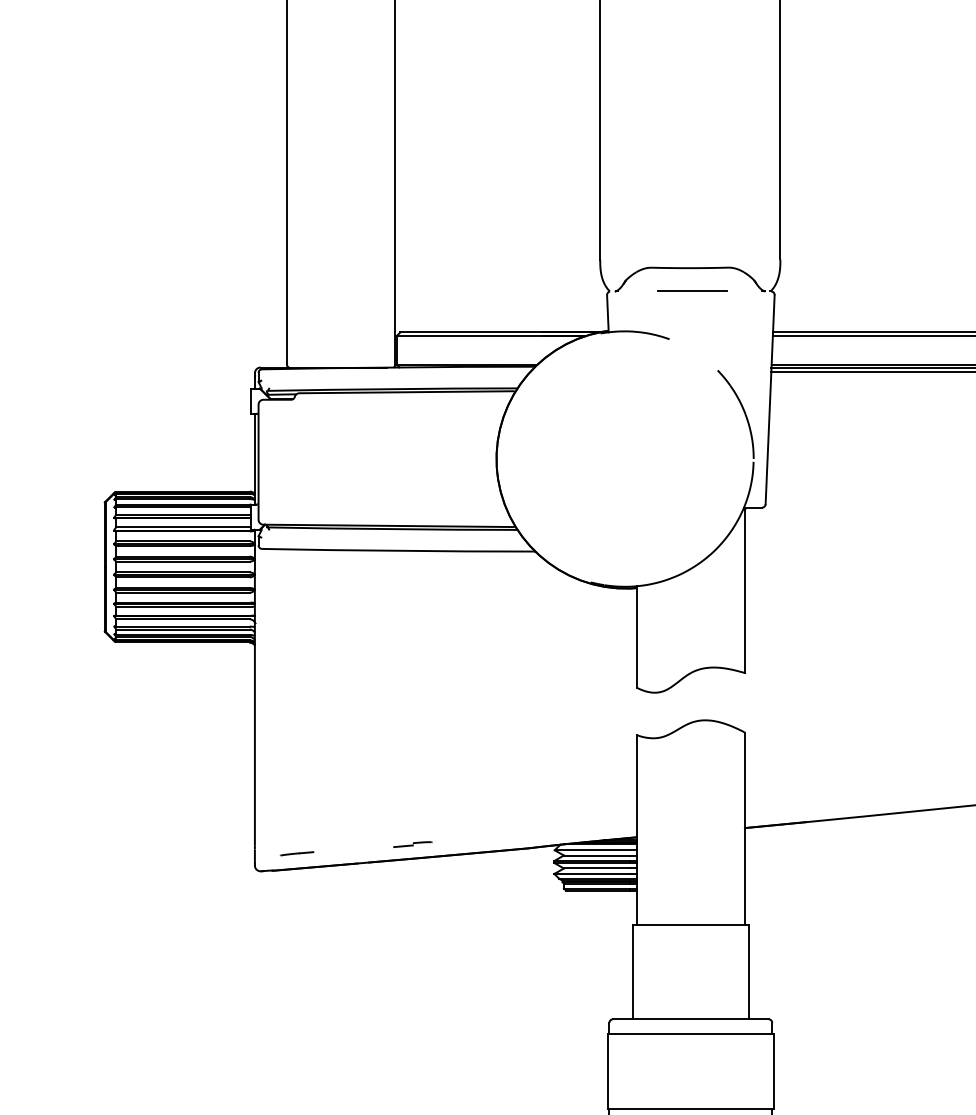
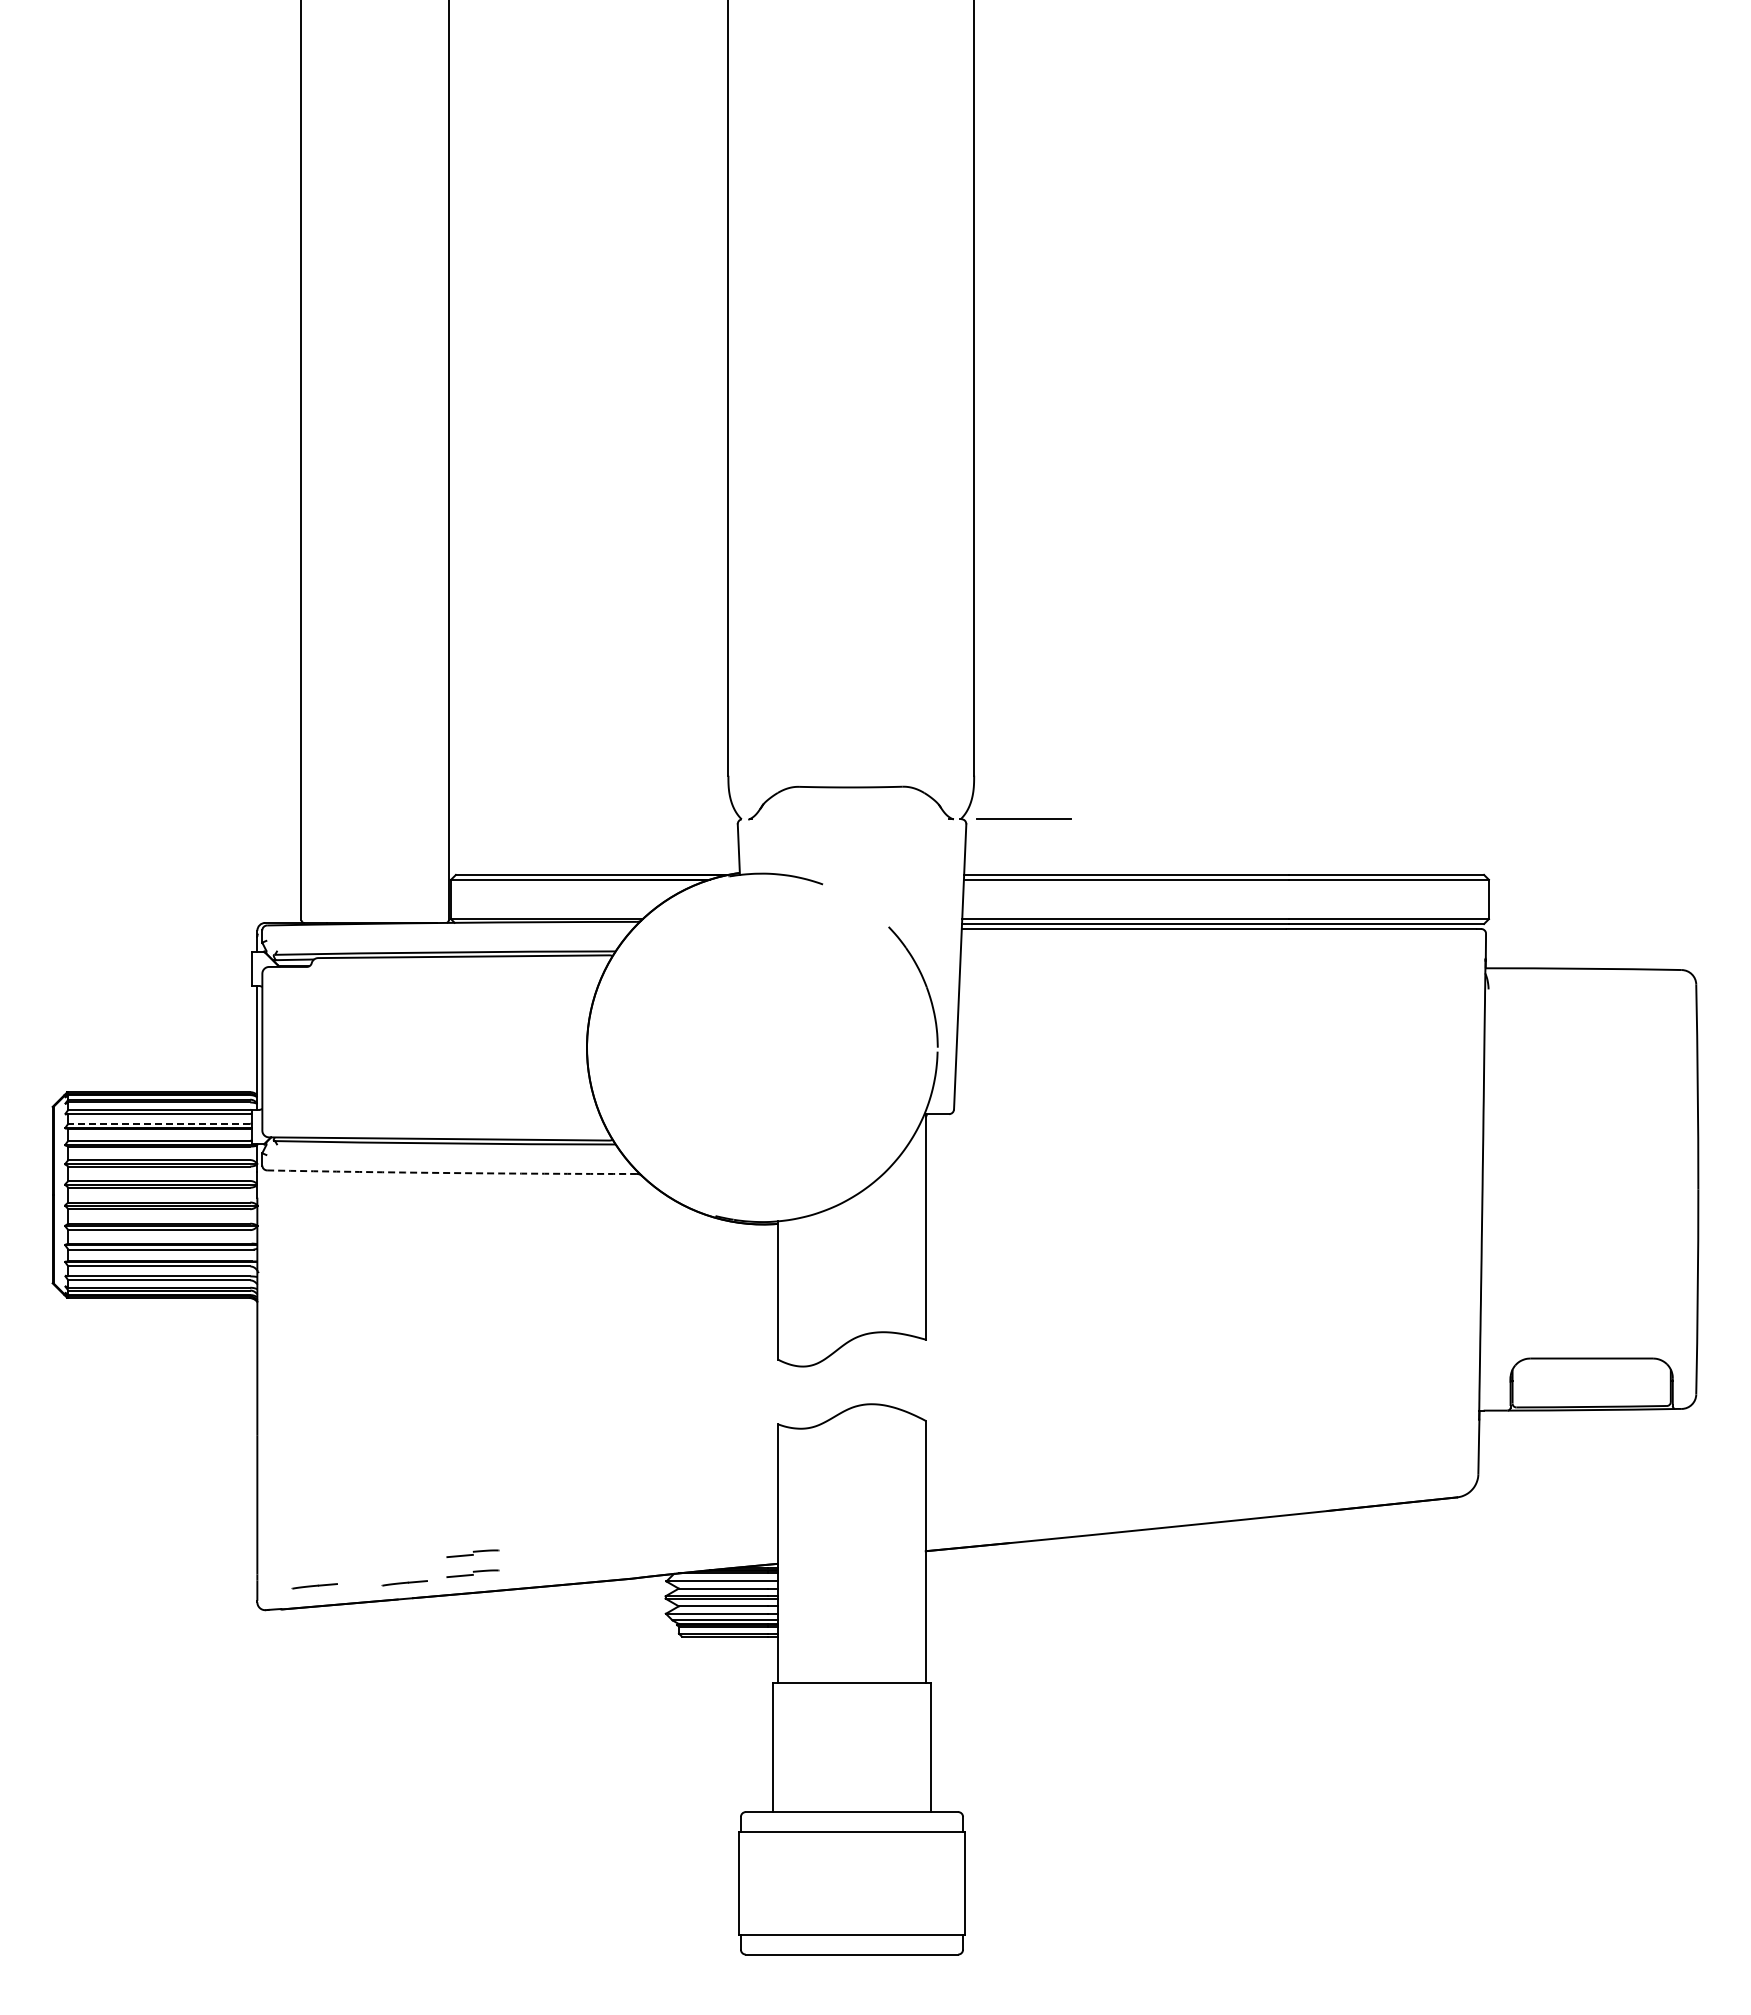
line: (691, 290) -> (1023, 818), moved
line: (183, 514) -> (159, 1123), solid -> dashed
arc: (397, 551) -> (452, 1173), solid -> dashed
part: (412, 829) -> (472, 1553), added
line: (362, 851) -> (404, 1583), added

